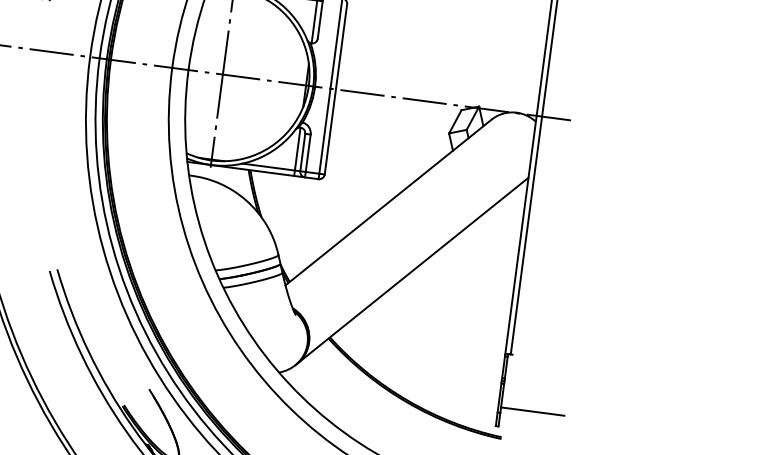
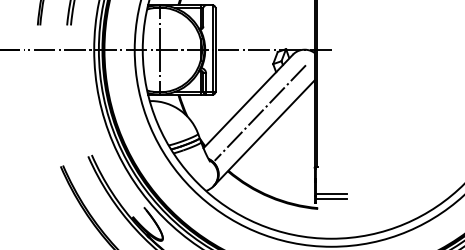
line: (408, 227) -> (259, 112), added
line: (531, 423) -> (331, 199), added

